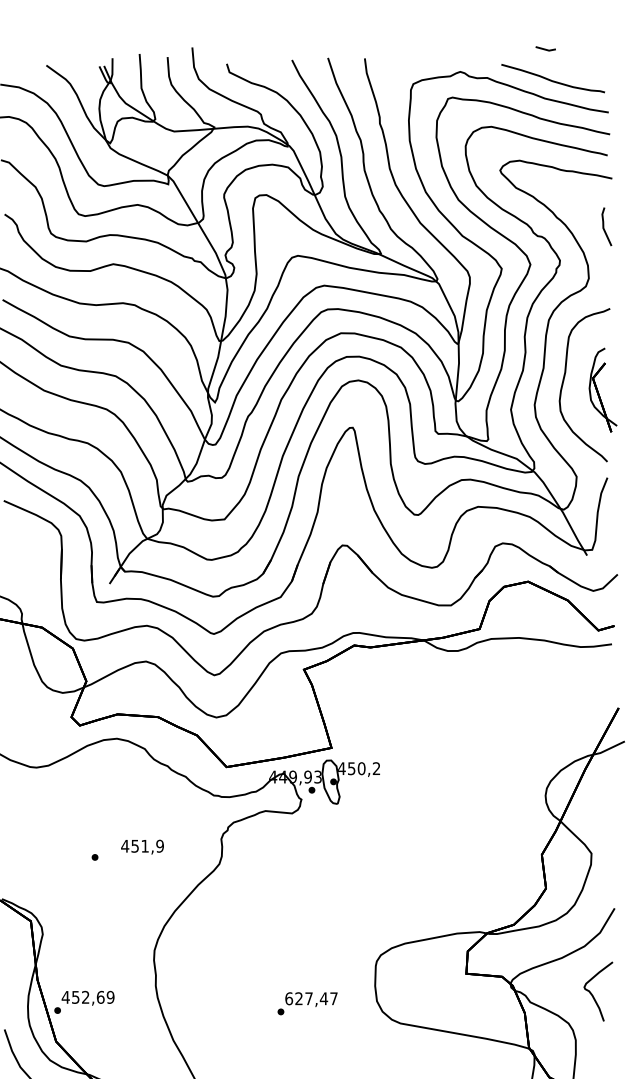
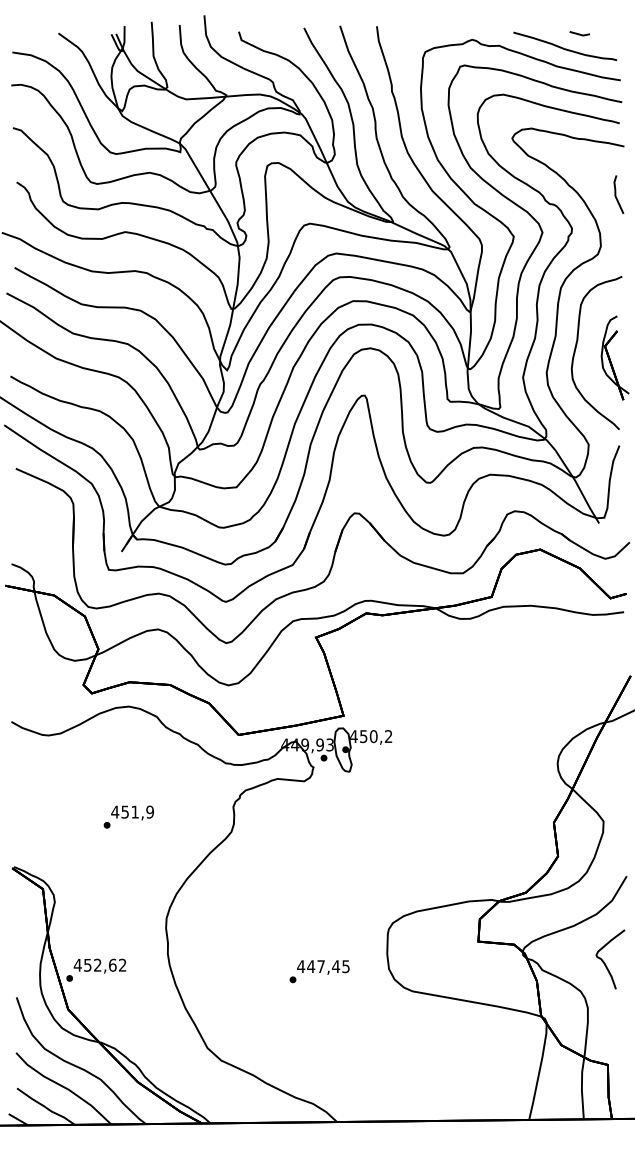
line: (545, 48) -> (579, 33), moved
text: (142, 846) -> (132, 812), moved
text: (110, 996) -> (122, 964), 452,69 -> 452,62
text: (311, 998) -> (323, 966), 627,47 -> 447,45

